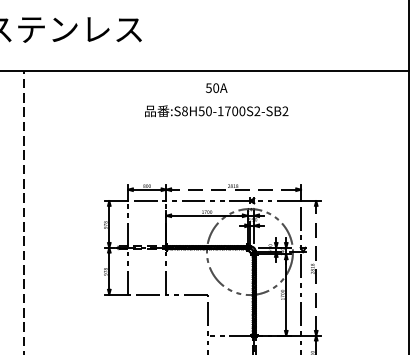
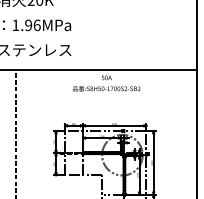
line: (233, 189) -> (114, 125), dashed -> solid
line: (315, 267) -> (153, 162), dashed -> solid

